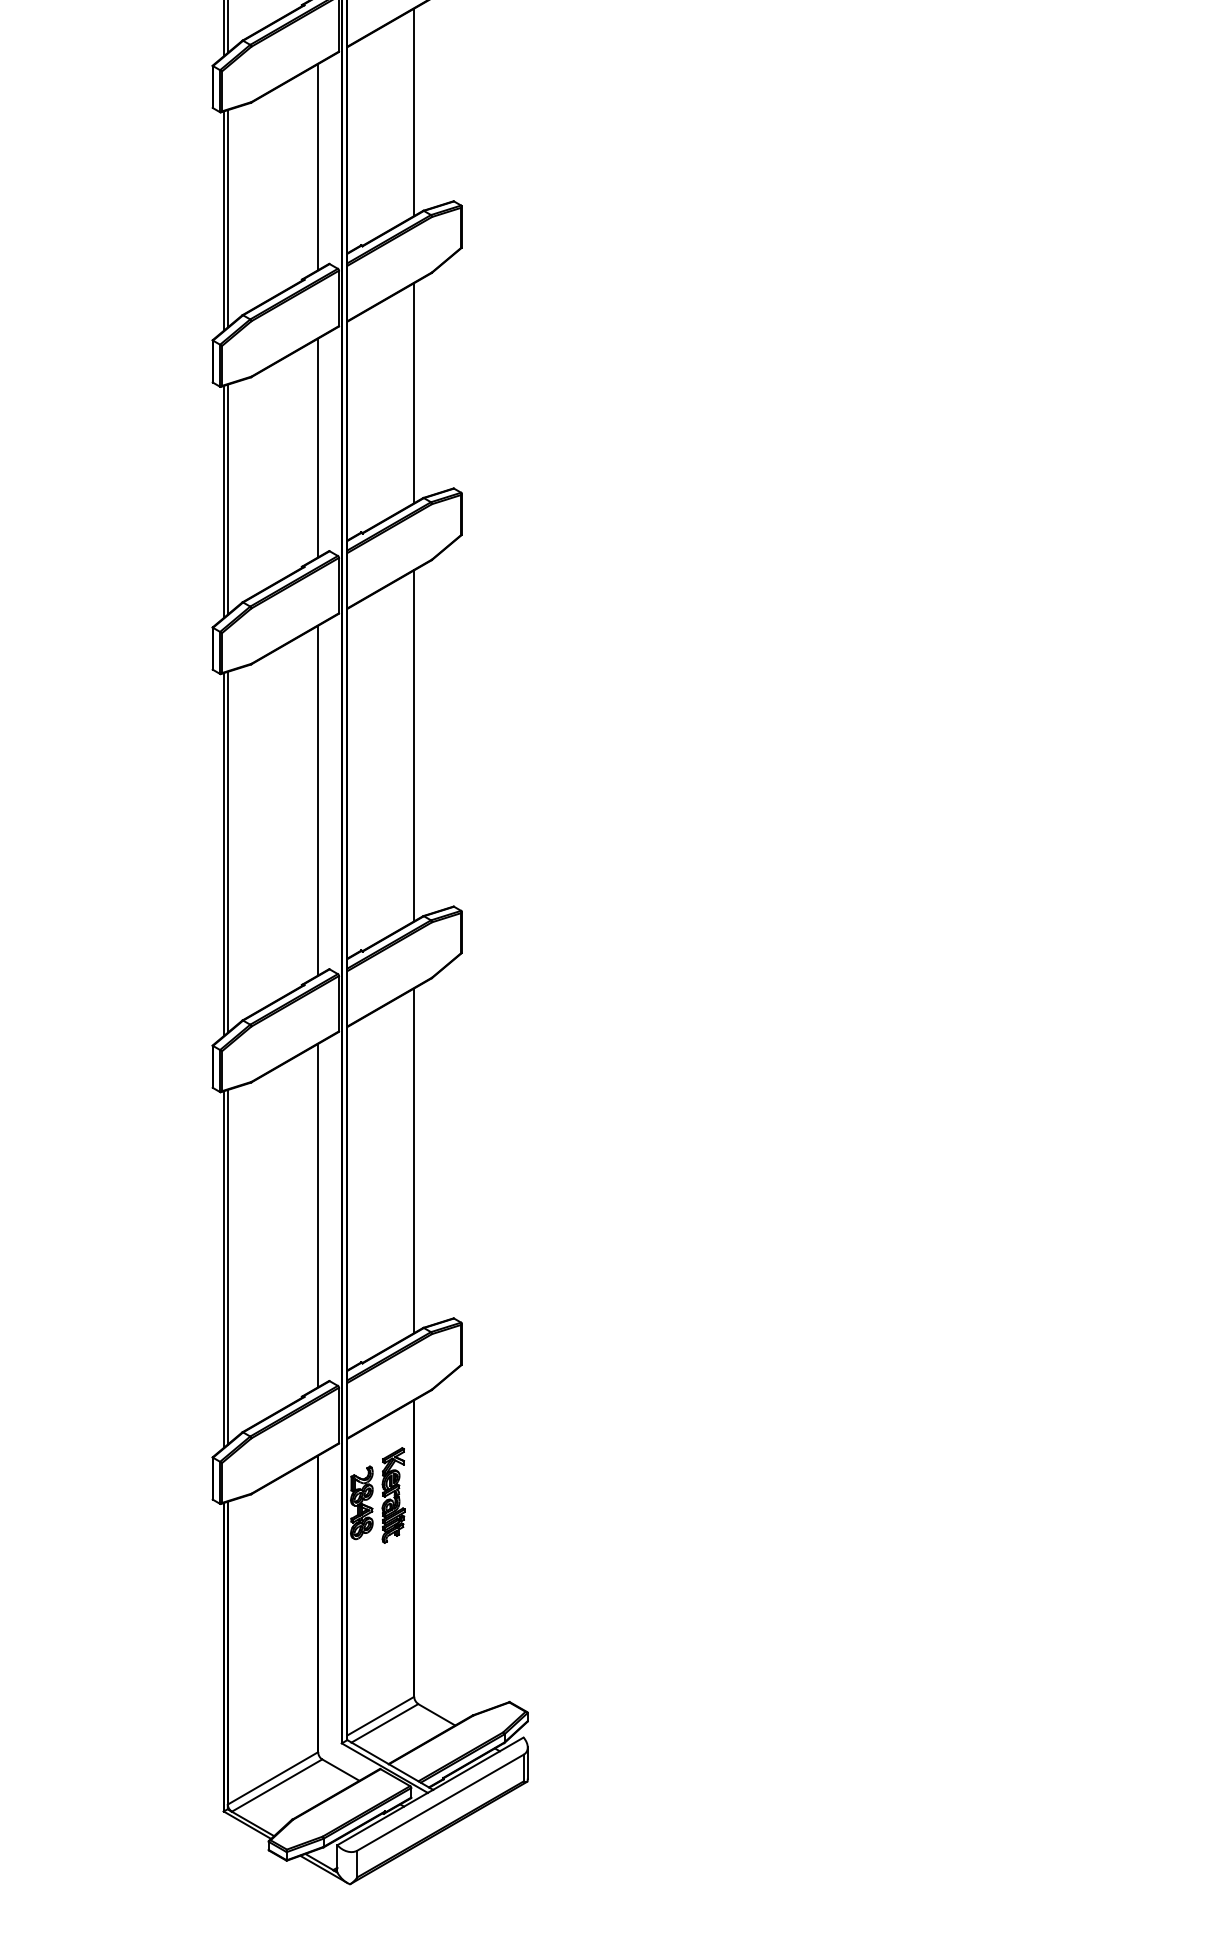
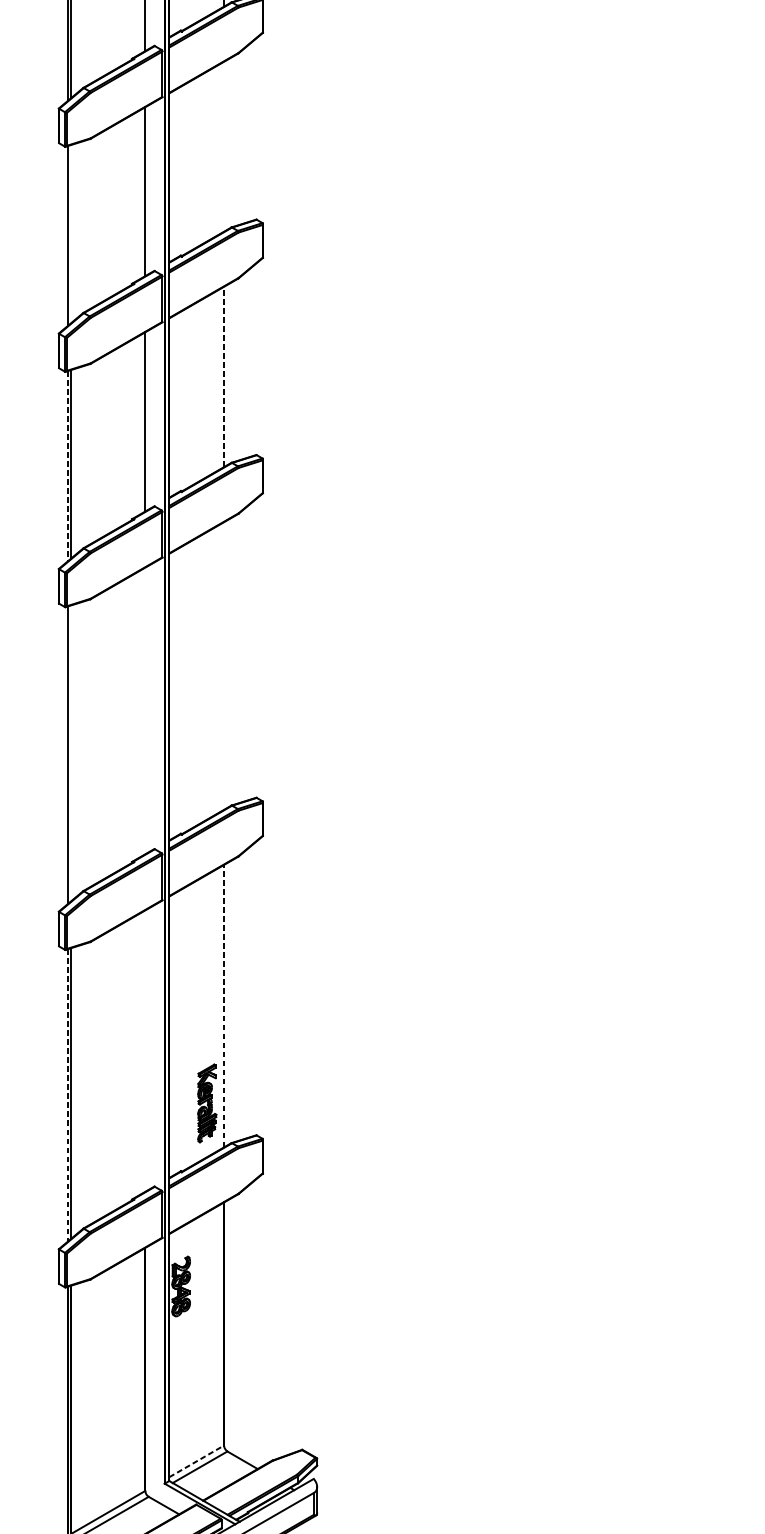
line: (414, 112) -> (224, 146), removed
line: (227, 218) -> (71, 233), removed
line: (414, 392) -> (224, 376), solid -> dashed
line: (223, 502) -> (67, 466), solid -> dashed
line: (414, 745) -> (224, 665), removed
line: (318, 800) -> (145, 710), removed
line: (227, 851) -> (71, 752), removed
line: (414, 1160) -> (224, 1005), solid -> dashed
line: (318, 1215) -> (145, 1050), removed
line: (223, 1270) -> (67, 1096), solid -> dashed
part: (393, 1495) -> (207, 1103), moved
line: (380, 1716) -> (196, 1461), solid -> dashed

